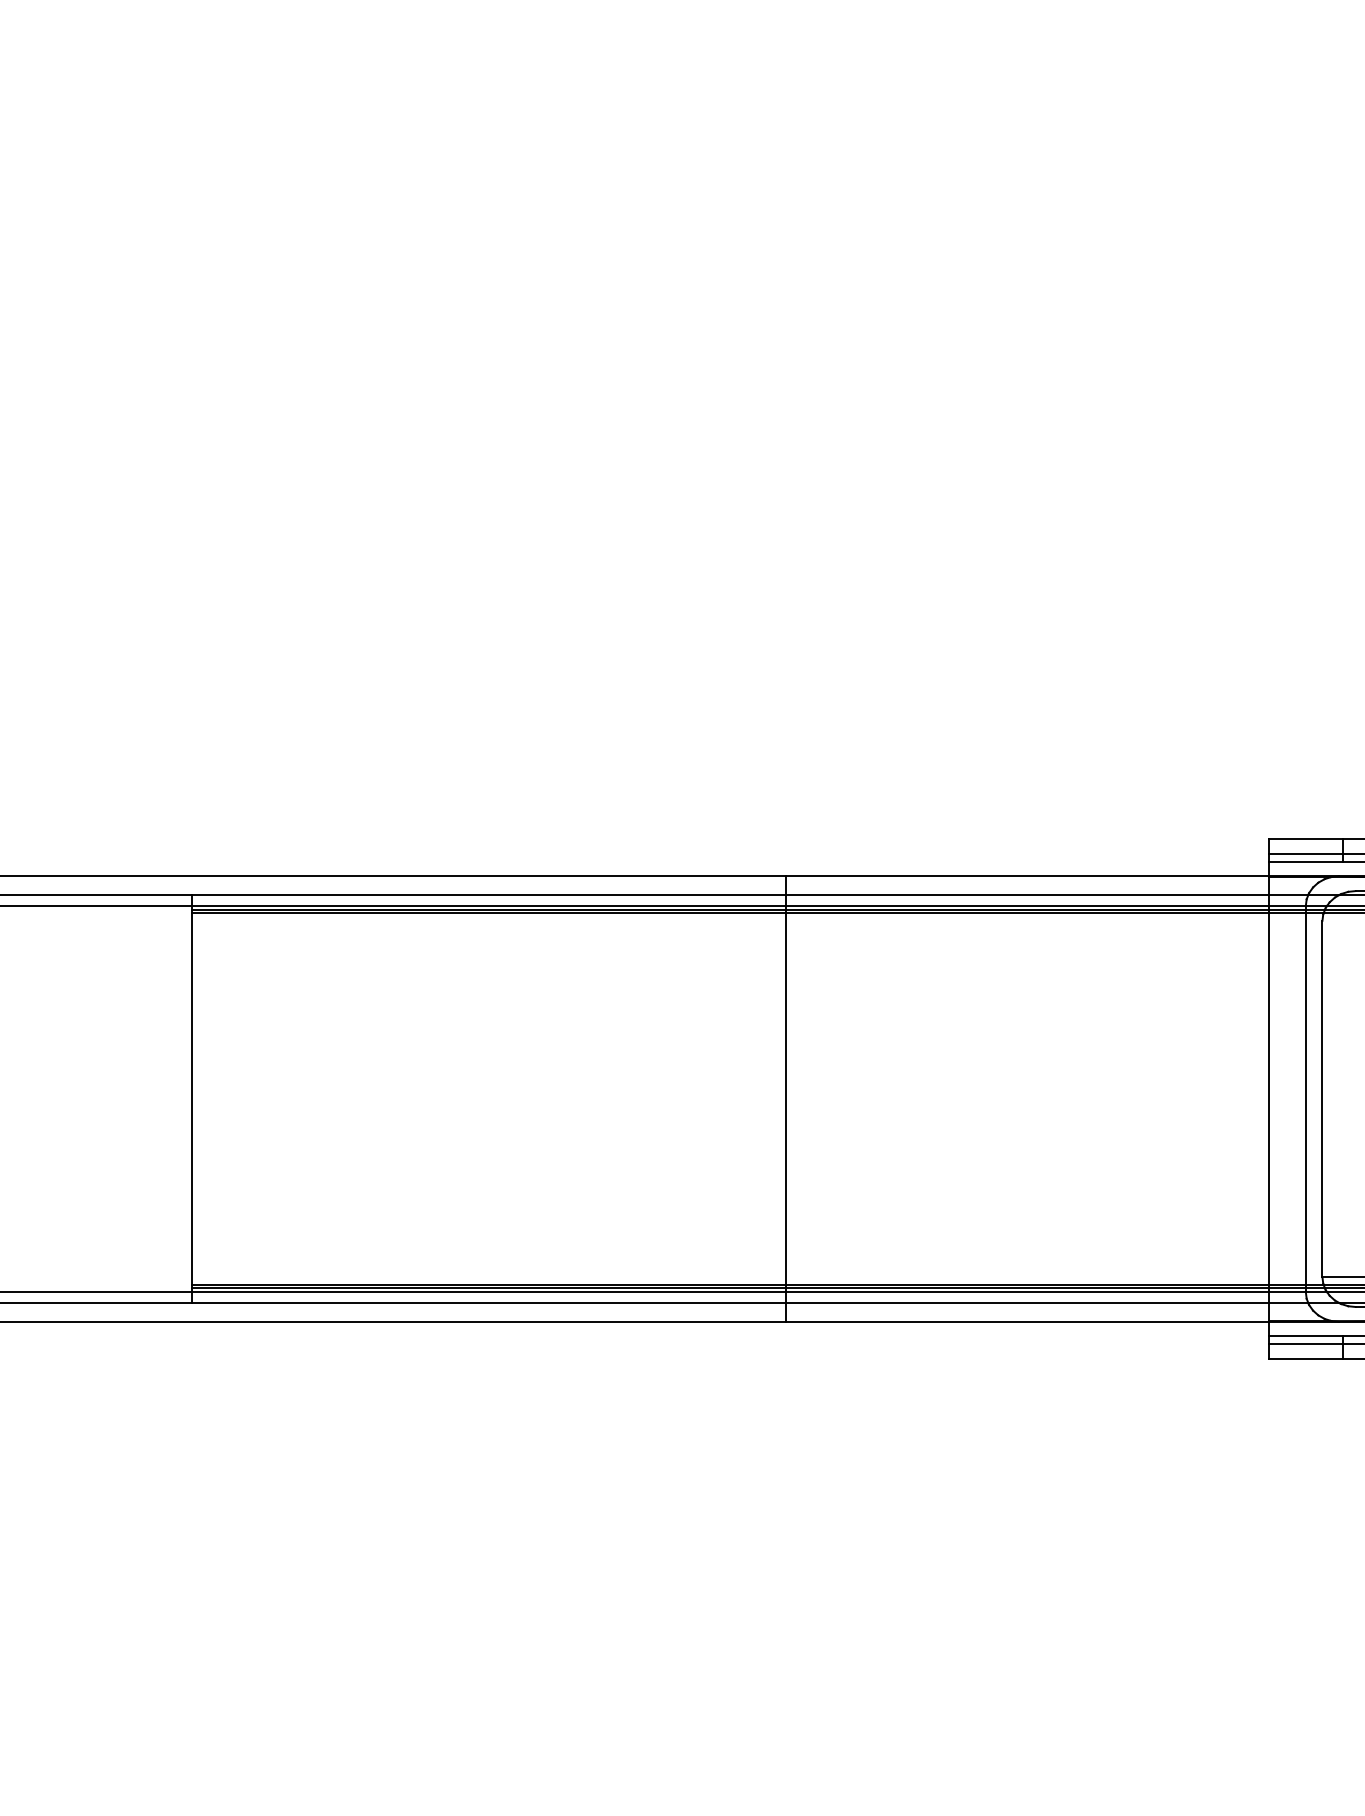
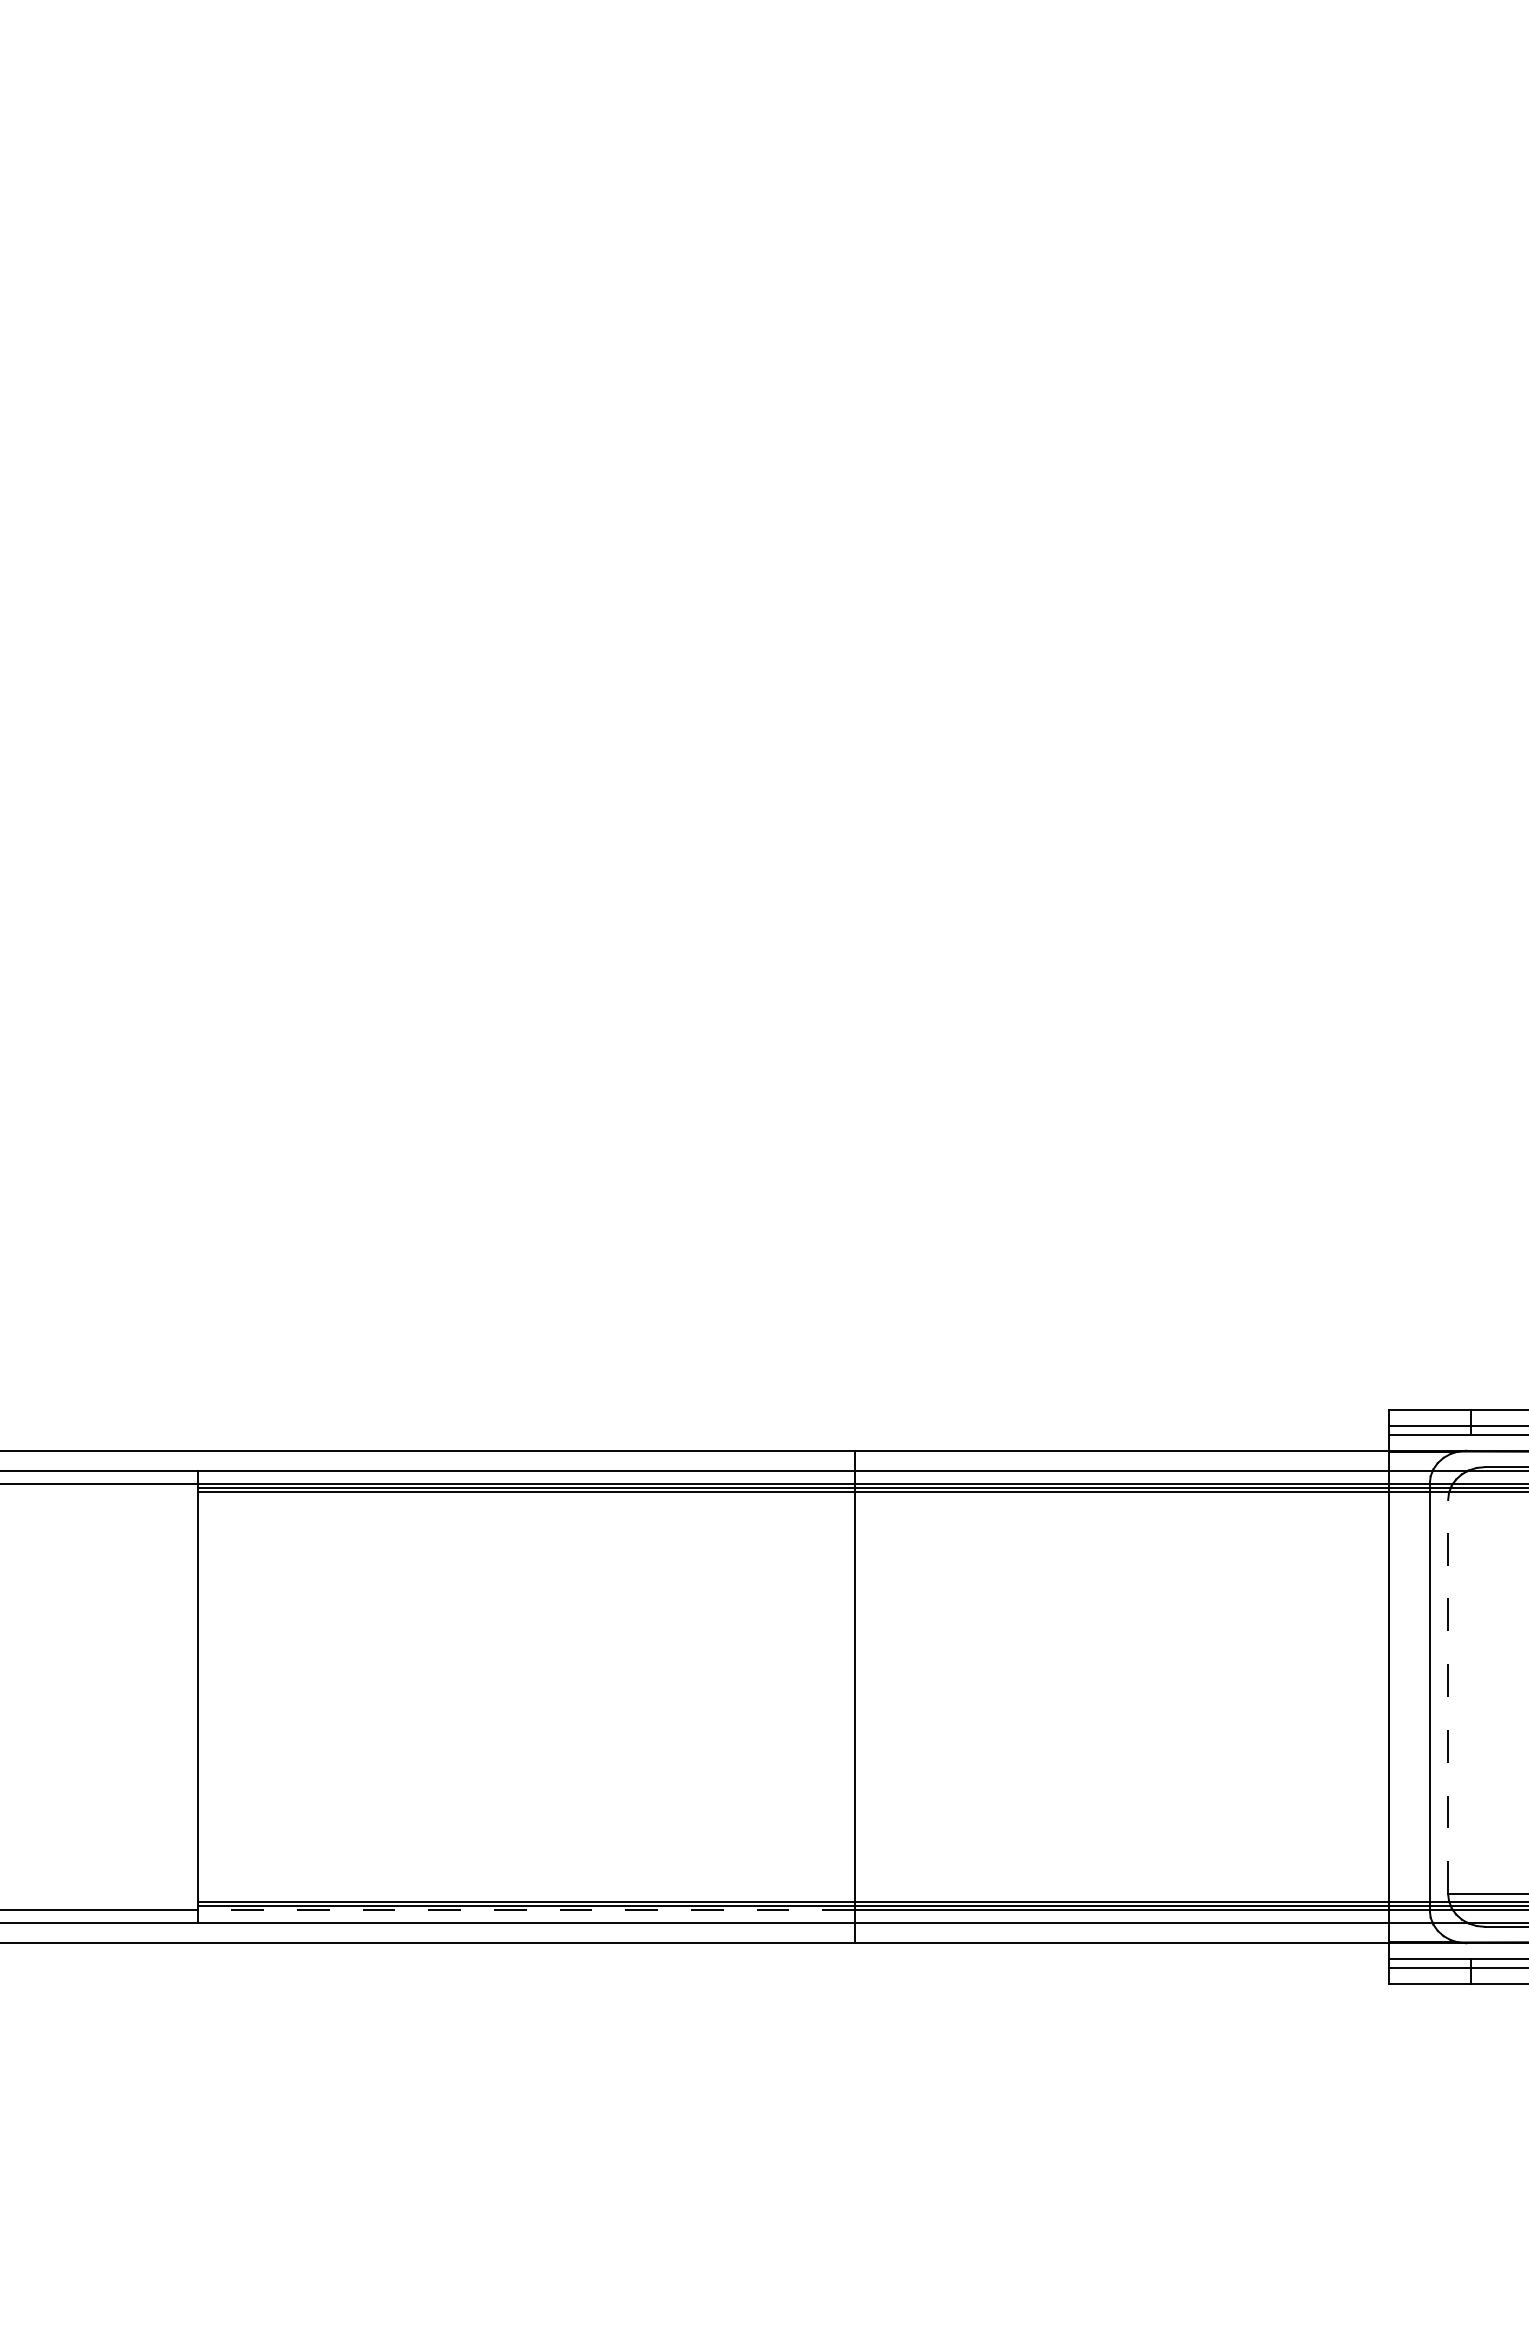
line: (1322, 1098) -> (1448, 1696), solid -> dashed
line: (488, 1292) -> (526, 1910), solid -> dashed

